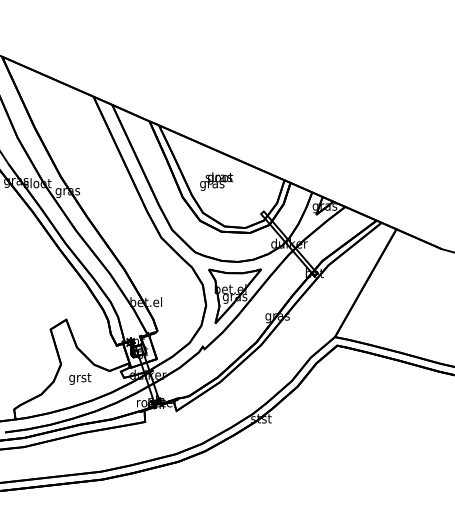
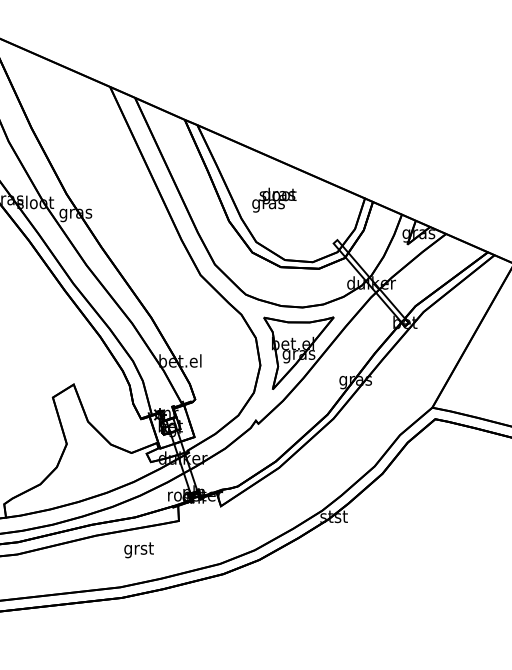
text: (80, 378) -> (139, 549), moved

